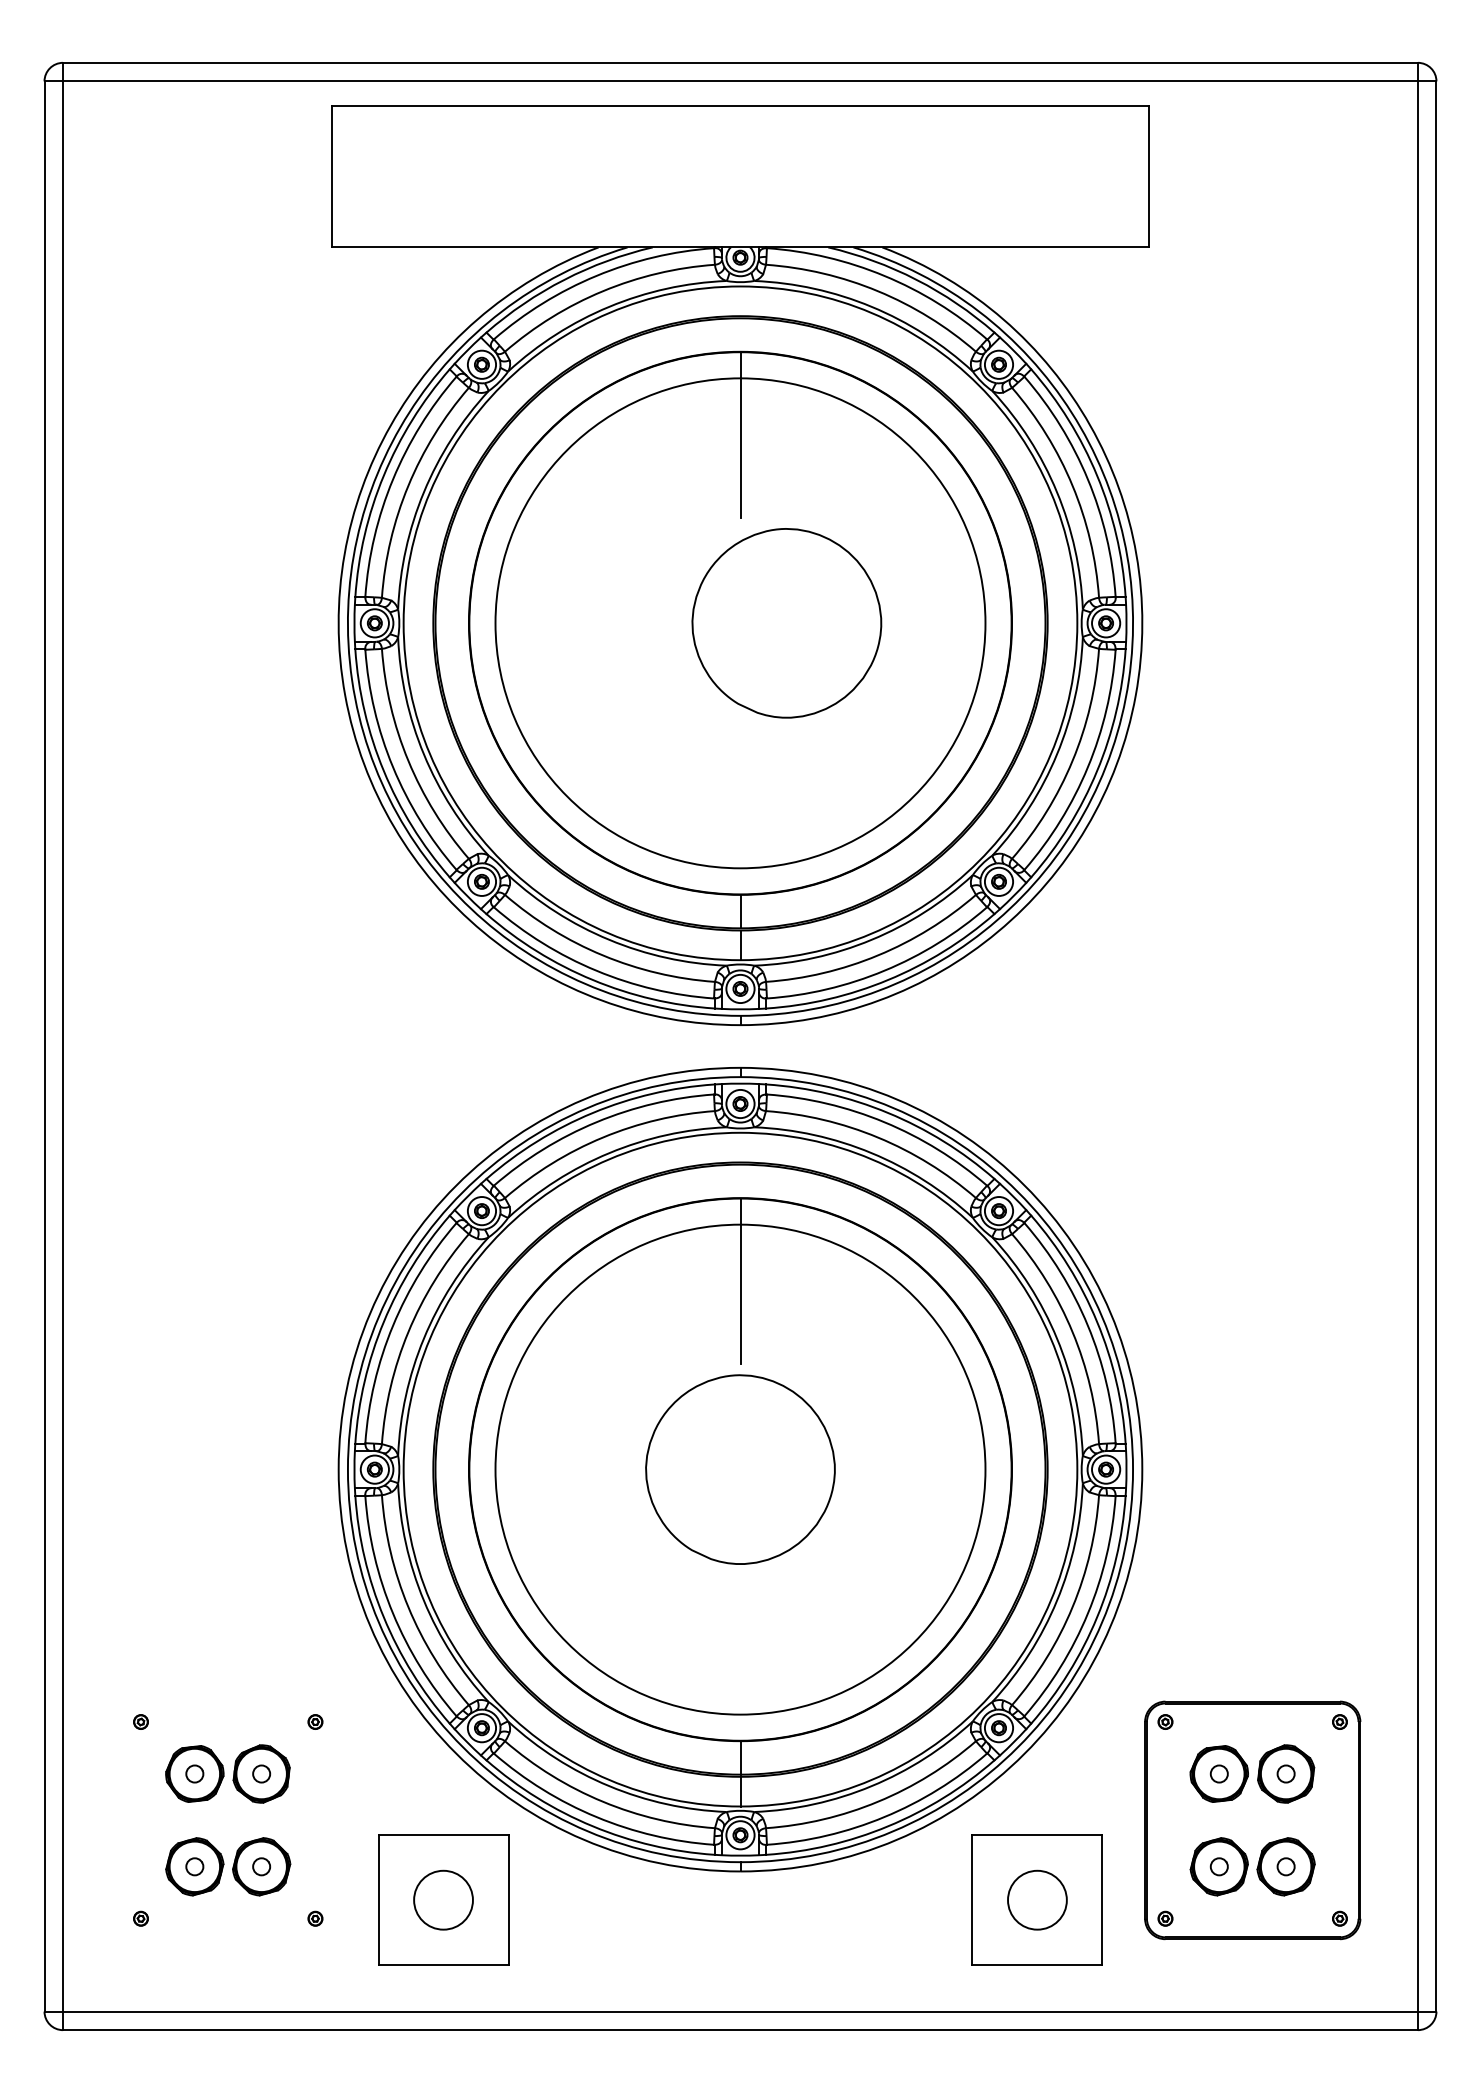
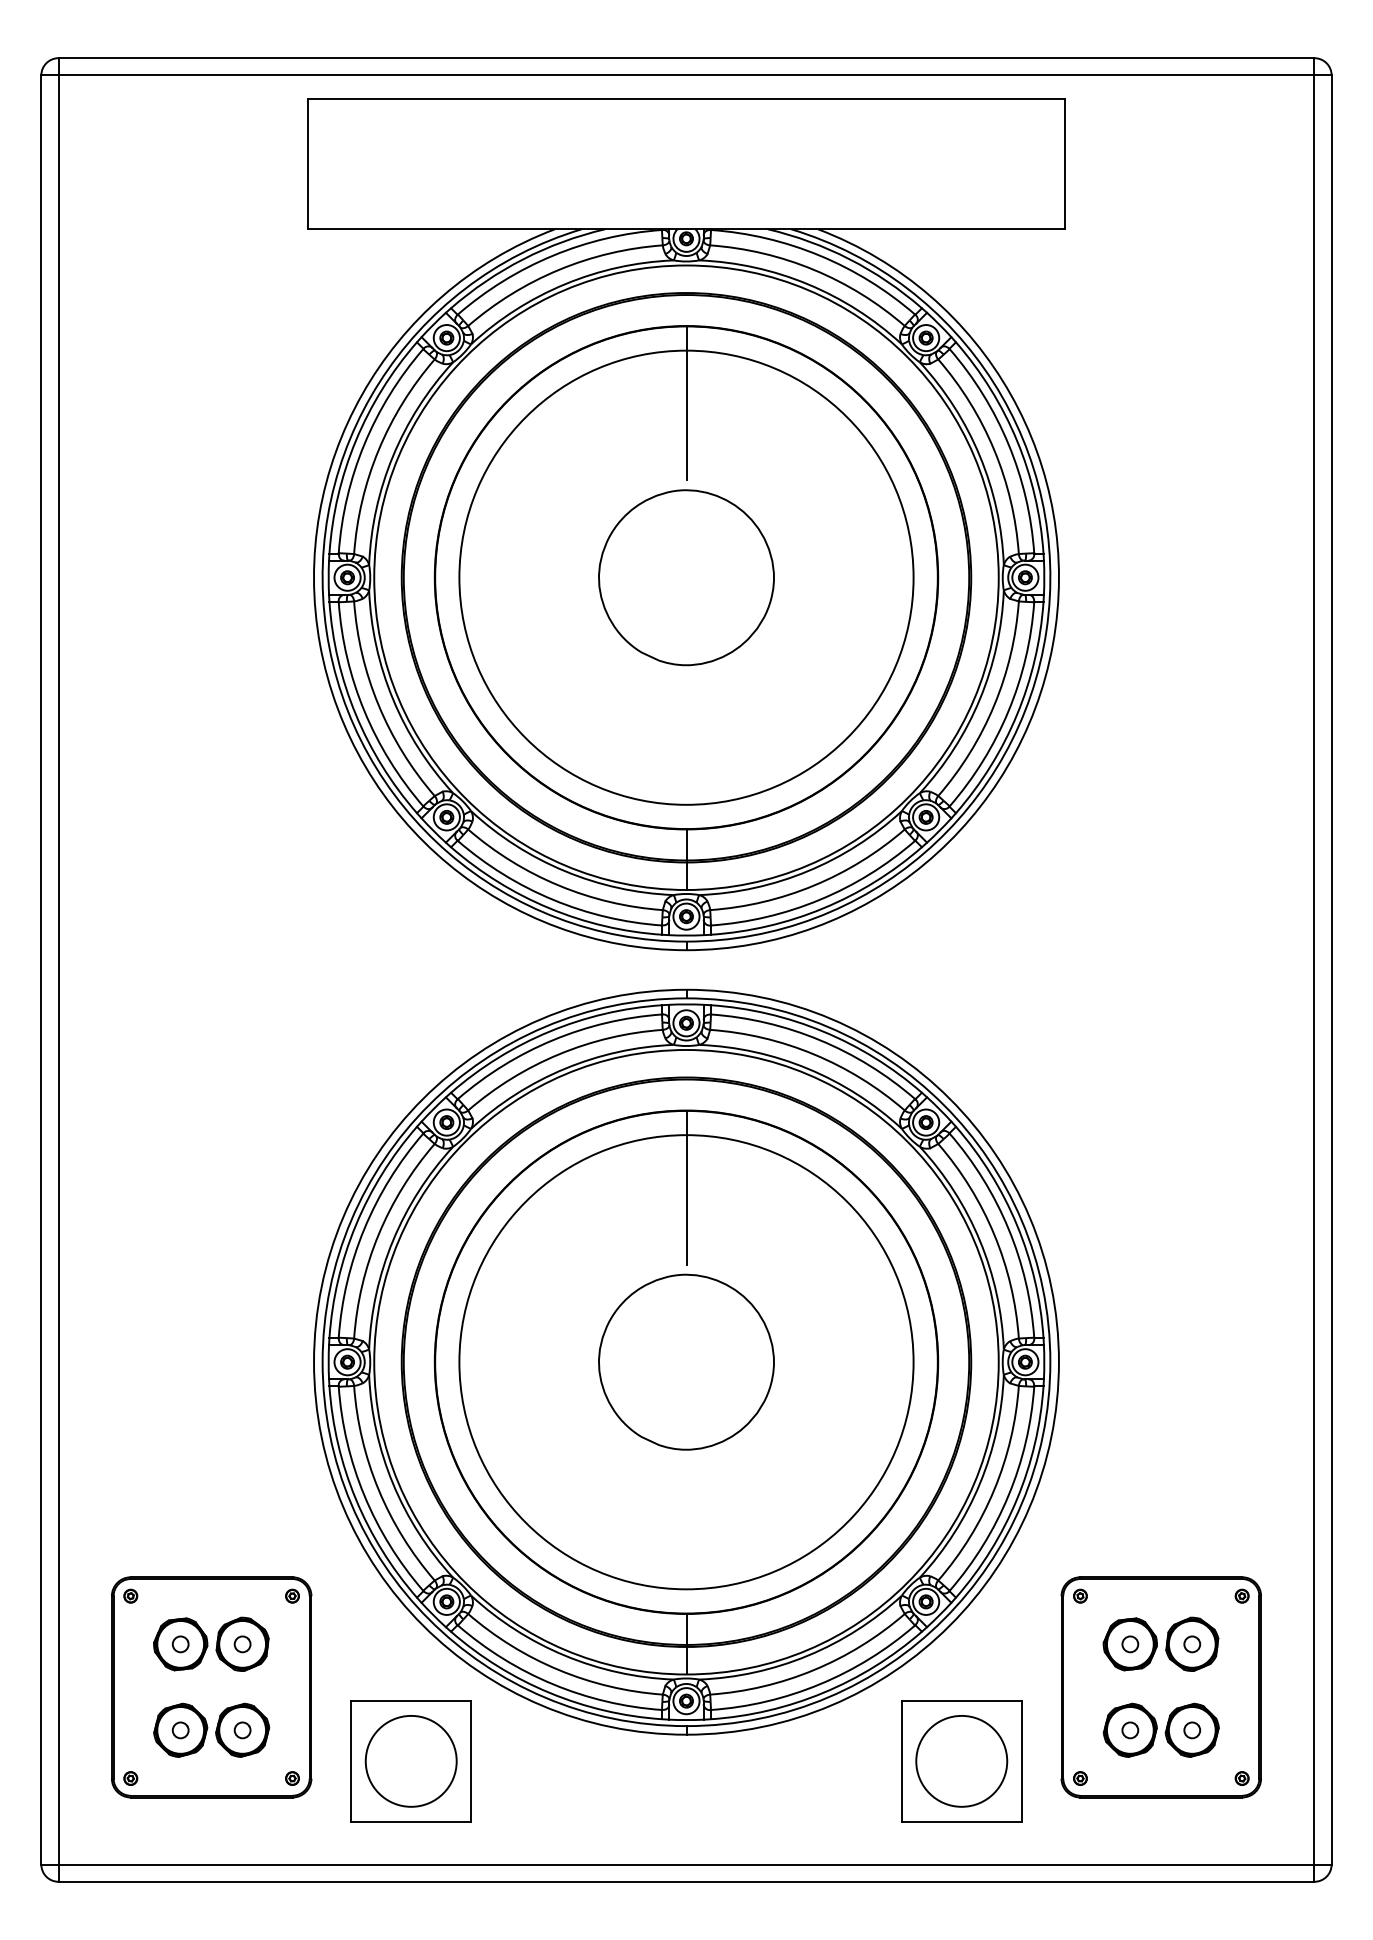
part: (786, 623) -> (686, 577), moved
part: (228, 1820) -> (211, 1687), added
circle: (442, 1899) -> (410, 1760), size x1.67
circle: (1037, 1899) -> (961, 1760), size x1.67

